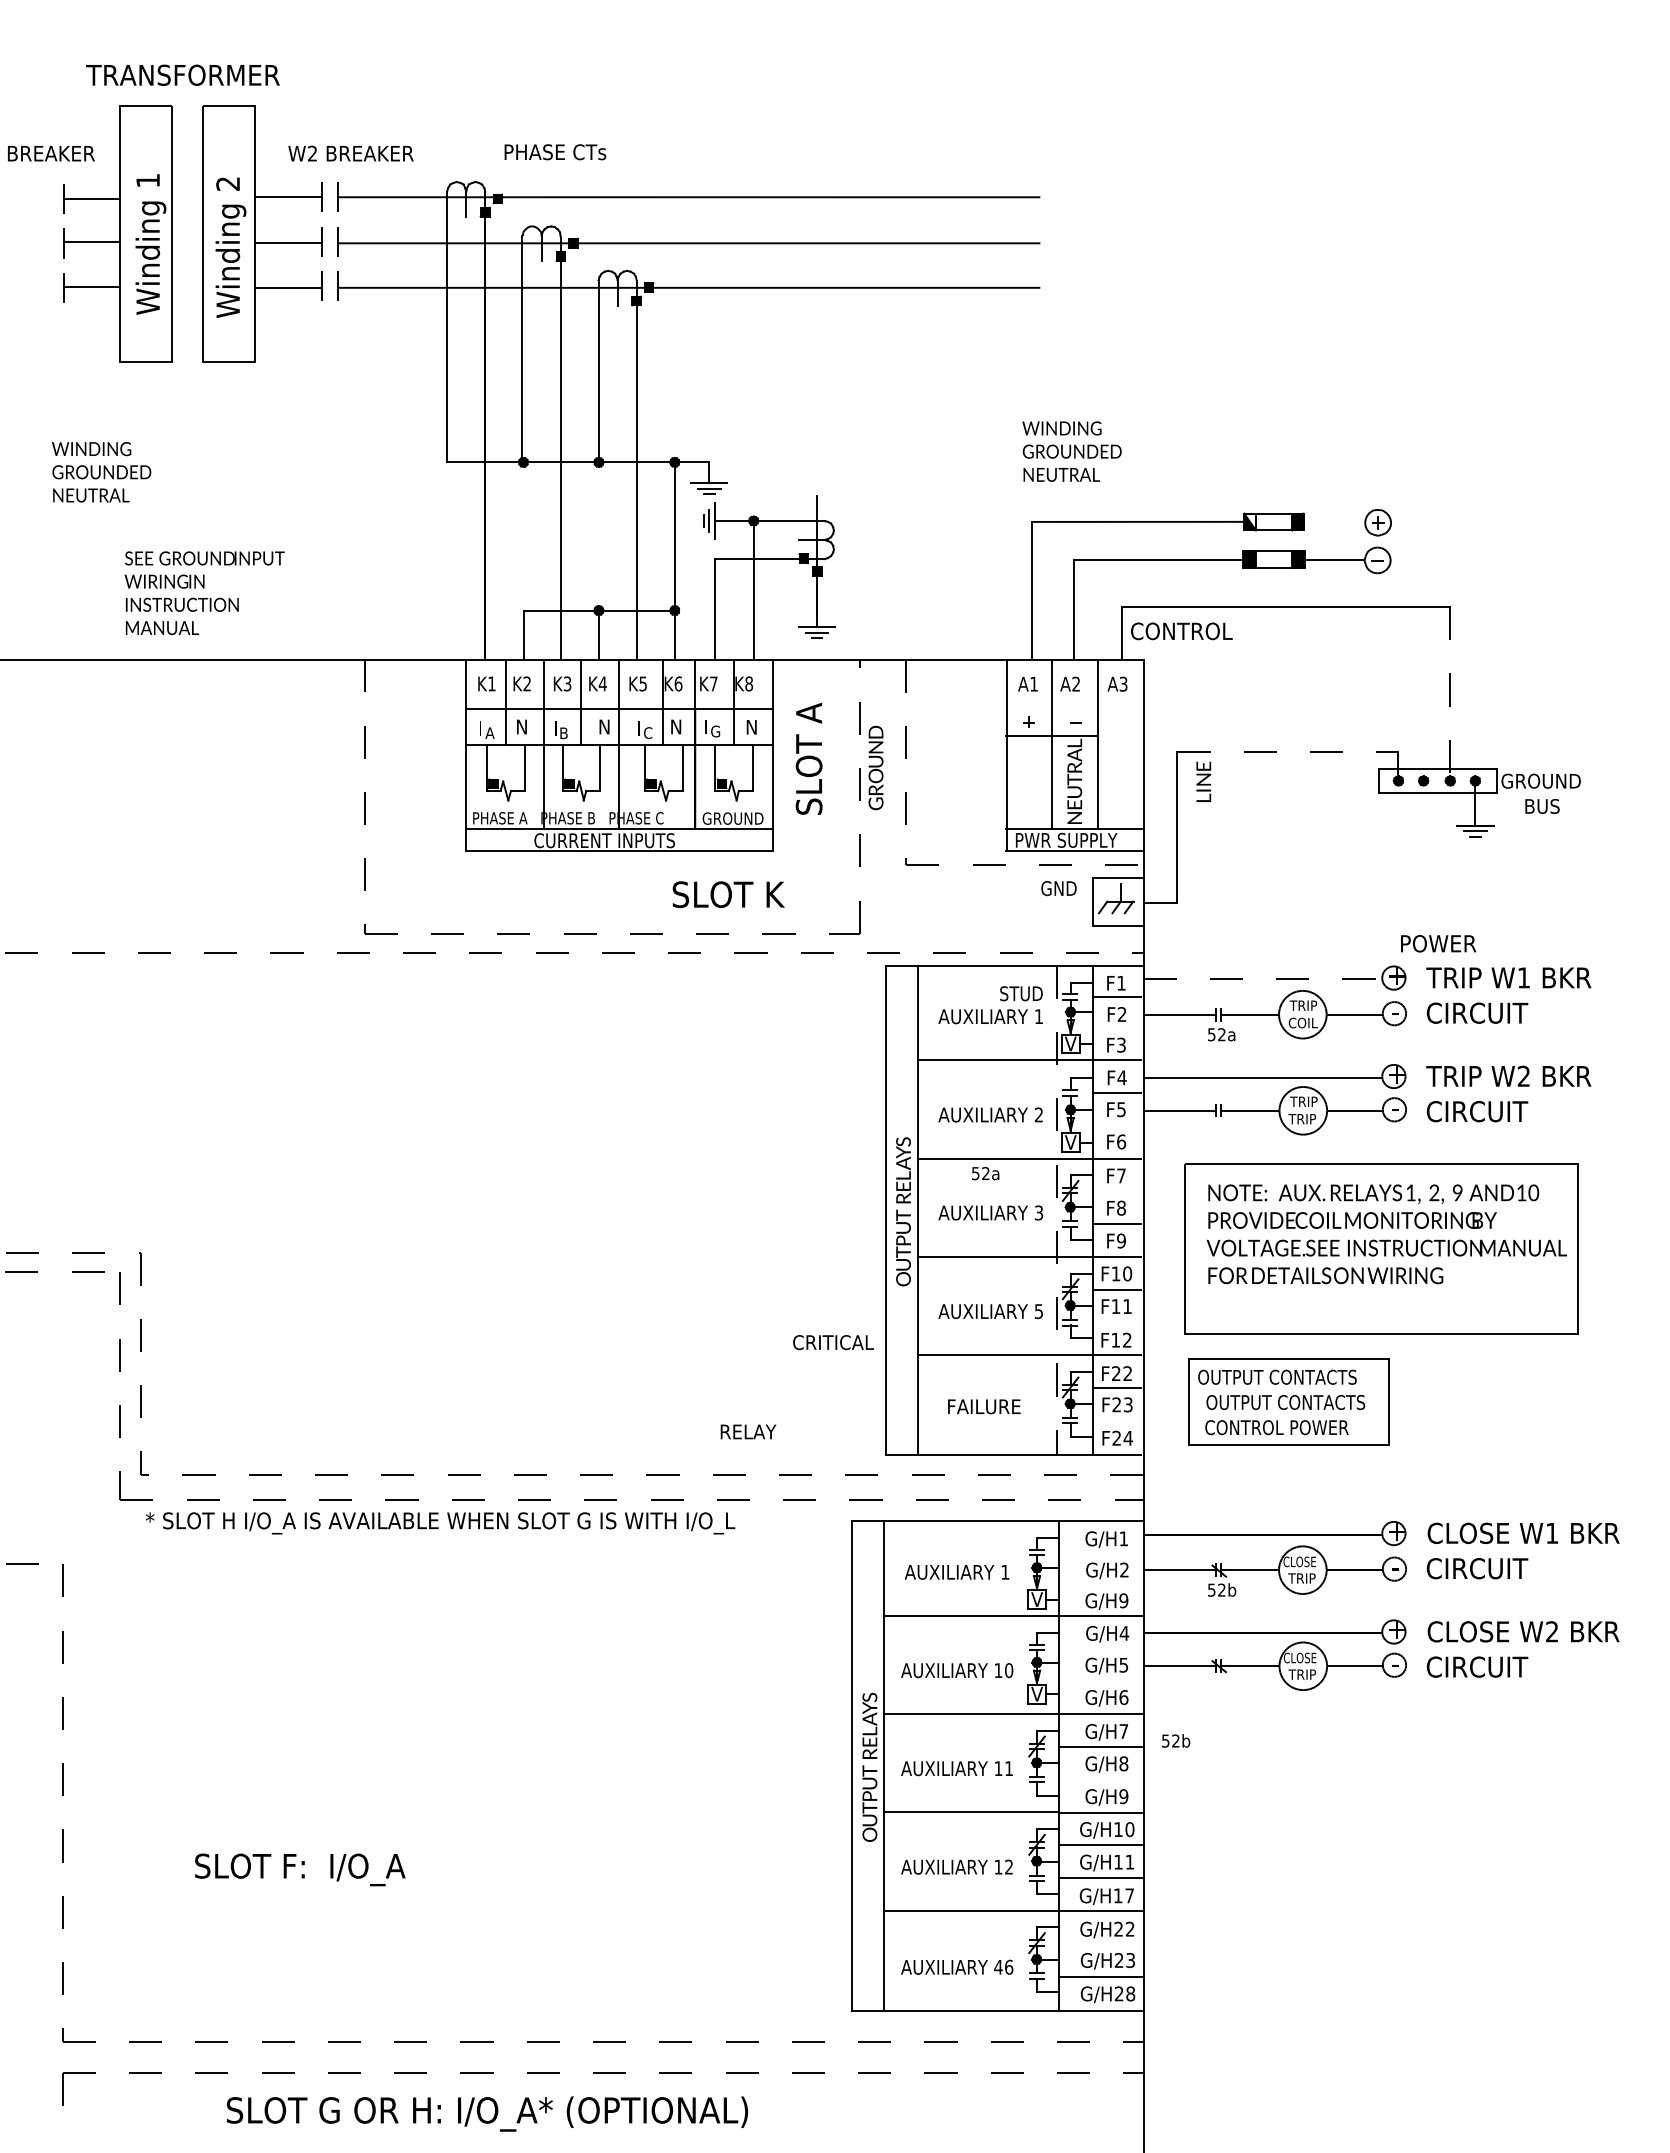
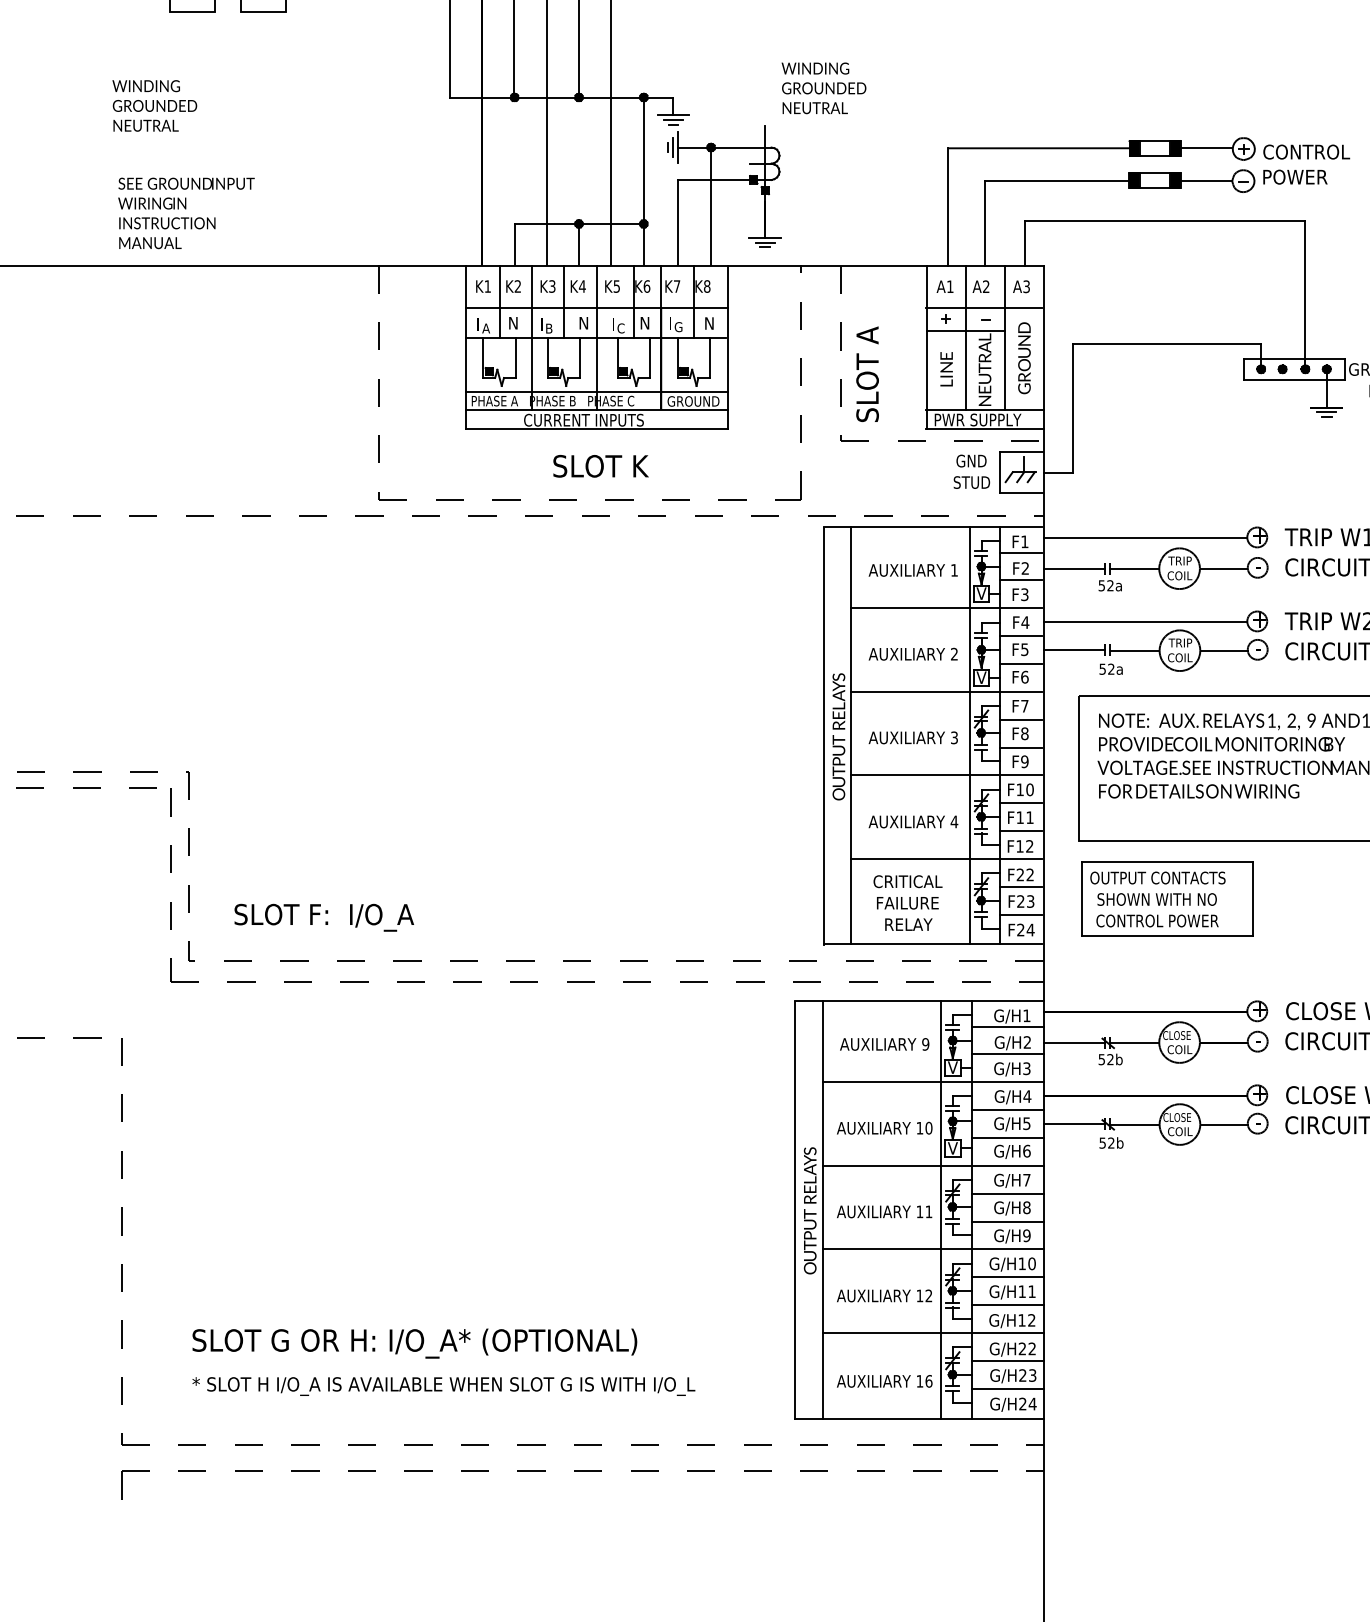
text: (1071, 451) -> (823, 88), moved
fill: (1249, 521) -> (1134, 147), added
line: (1334, 521) -> (1206, 147), added
text: (204, 593) -> (186, 213), moved
text: (1181, 631) -> (1306, 152), moved
line: (1450, 691) -> (1305, 292), dashed -> solid
line: (1073, 708) -> (983, 307), added
line: (1287, 751) -> (1166, 344), dashed -> solid
text: (808, 758) -> (867, 374), moved
text: (875, 767) -> (1024, 357), moved
text: (1203, 781) -> (946, 368), moved
line: (618, 807) -> (595, 391), added
text: (728, 894) -> (600, 466), moved
text: (1438, 943) -> (1295, 176), moved
line: (1263, 979) -> (1146, 538), dashed -> solid
text: (1021, 993) -> (971, 482), moved
line: (1116, 1027) -> (1020, 579), added
text: (1303, 1118) -> (1180, 657), TRIP -> COIL
line: (1116, 1126) -> (1020, 664), added
text: (985, 1173) -> (1111, 669), moved
line: (1116, 1191) -> (1020, 719), added
line: (1056, 1210) -> (969, 735), dashed -> solid
text: (1038, 1311) -> (954, 821), 5 -> 4
line: (1116, 1322) -> (1020, 831), added
text: (833, 1342) -> (907, 881), moved
text: (1285, 1402) -> (1164, 899), OUTPUT CONTACTS -> SHOWN WITH NO
line: (1116, 1421) -> (1020, 915), added
text: (748, 1431) -> (908, 924), moved
text: (440, 1523) -> (443, 1386), moved
line: (1101, 1552) -> (1007, 1027), added
text: (1005, 1571) -> (925, 1043), 1 -> 9
text: (1302, 1578) -> (1179, 1049), TRIP -> COIL
line: (1101, 1583) -> (1007, 1053), added
text: (1123, 1600) -> (1026, 1068), G/H9 -> G/H3
line: (1101, 1648) -> (1007, 1109), added
text: (1303, 1674) -> (1180, 1131), TRIP -> COIL
line: (1101, 1681) -> (1007, 1137), added
text: (1176, 1740) -> (1111, 1142), moved
line: (1023, 1766) -> (941, 1210), added
line: (1101, 1780) -> (1007, 1222), added
text: (300, 1869) -> (324, 917), moved
text: (1129, 1895) -> (1031, 1320), G/H17 -> G/H12
line: (1101, 1943) -> (1007, 1361), added
text: (998, 1967) -> (919, 1381), 46 -> 16
text: (1130, 1993) -> (1032, 1403), G/H28 -> G/H24
text: (487, 2113) -> (414, 1343), moved

